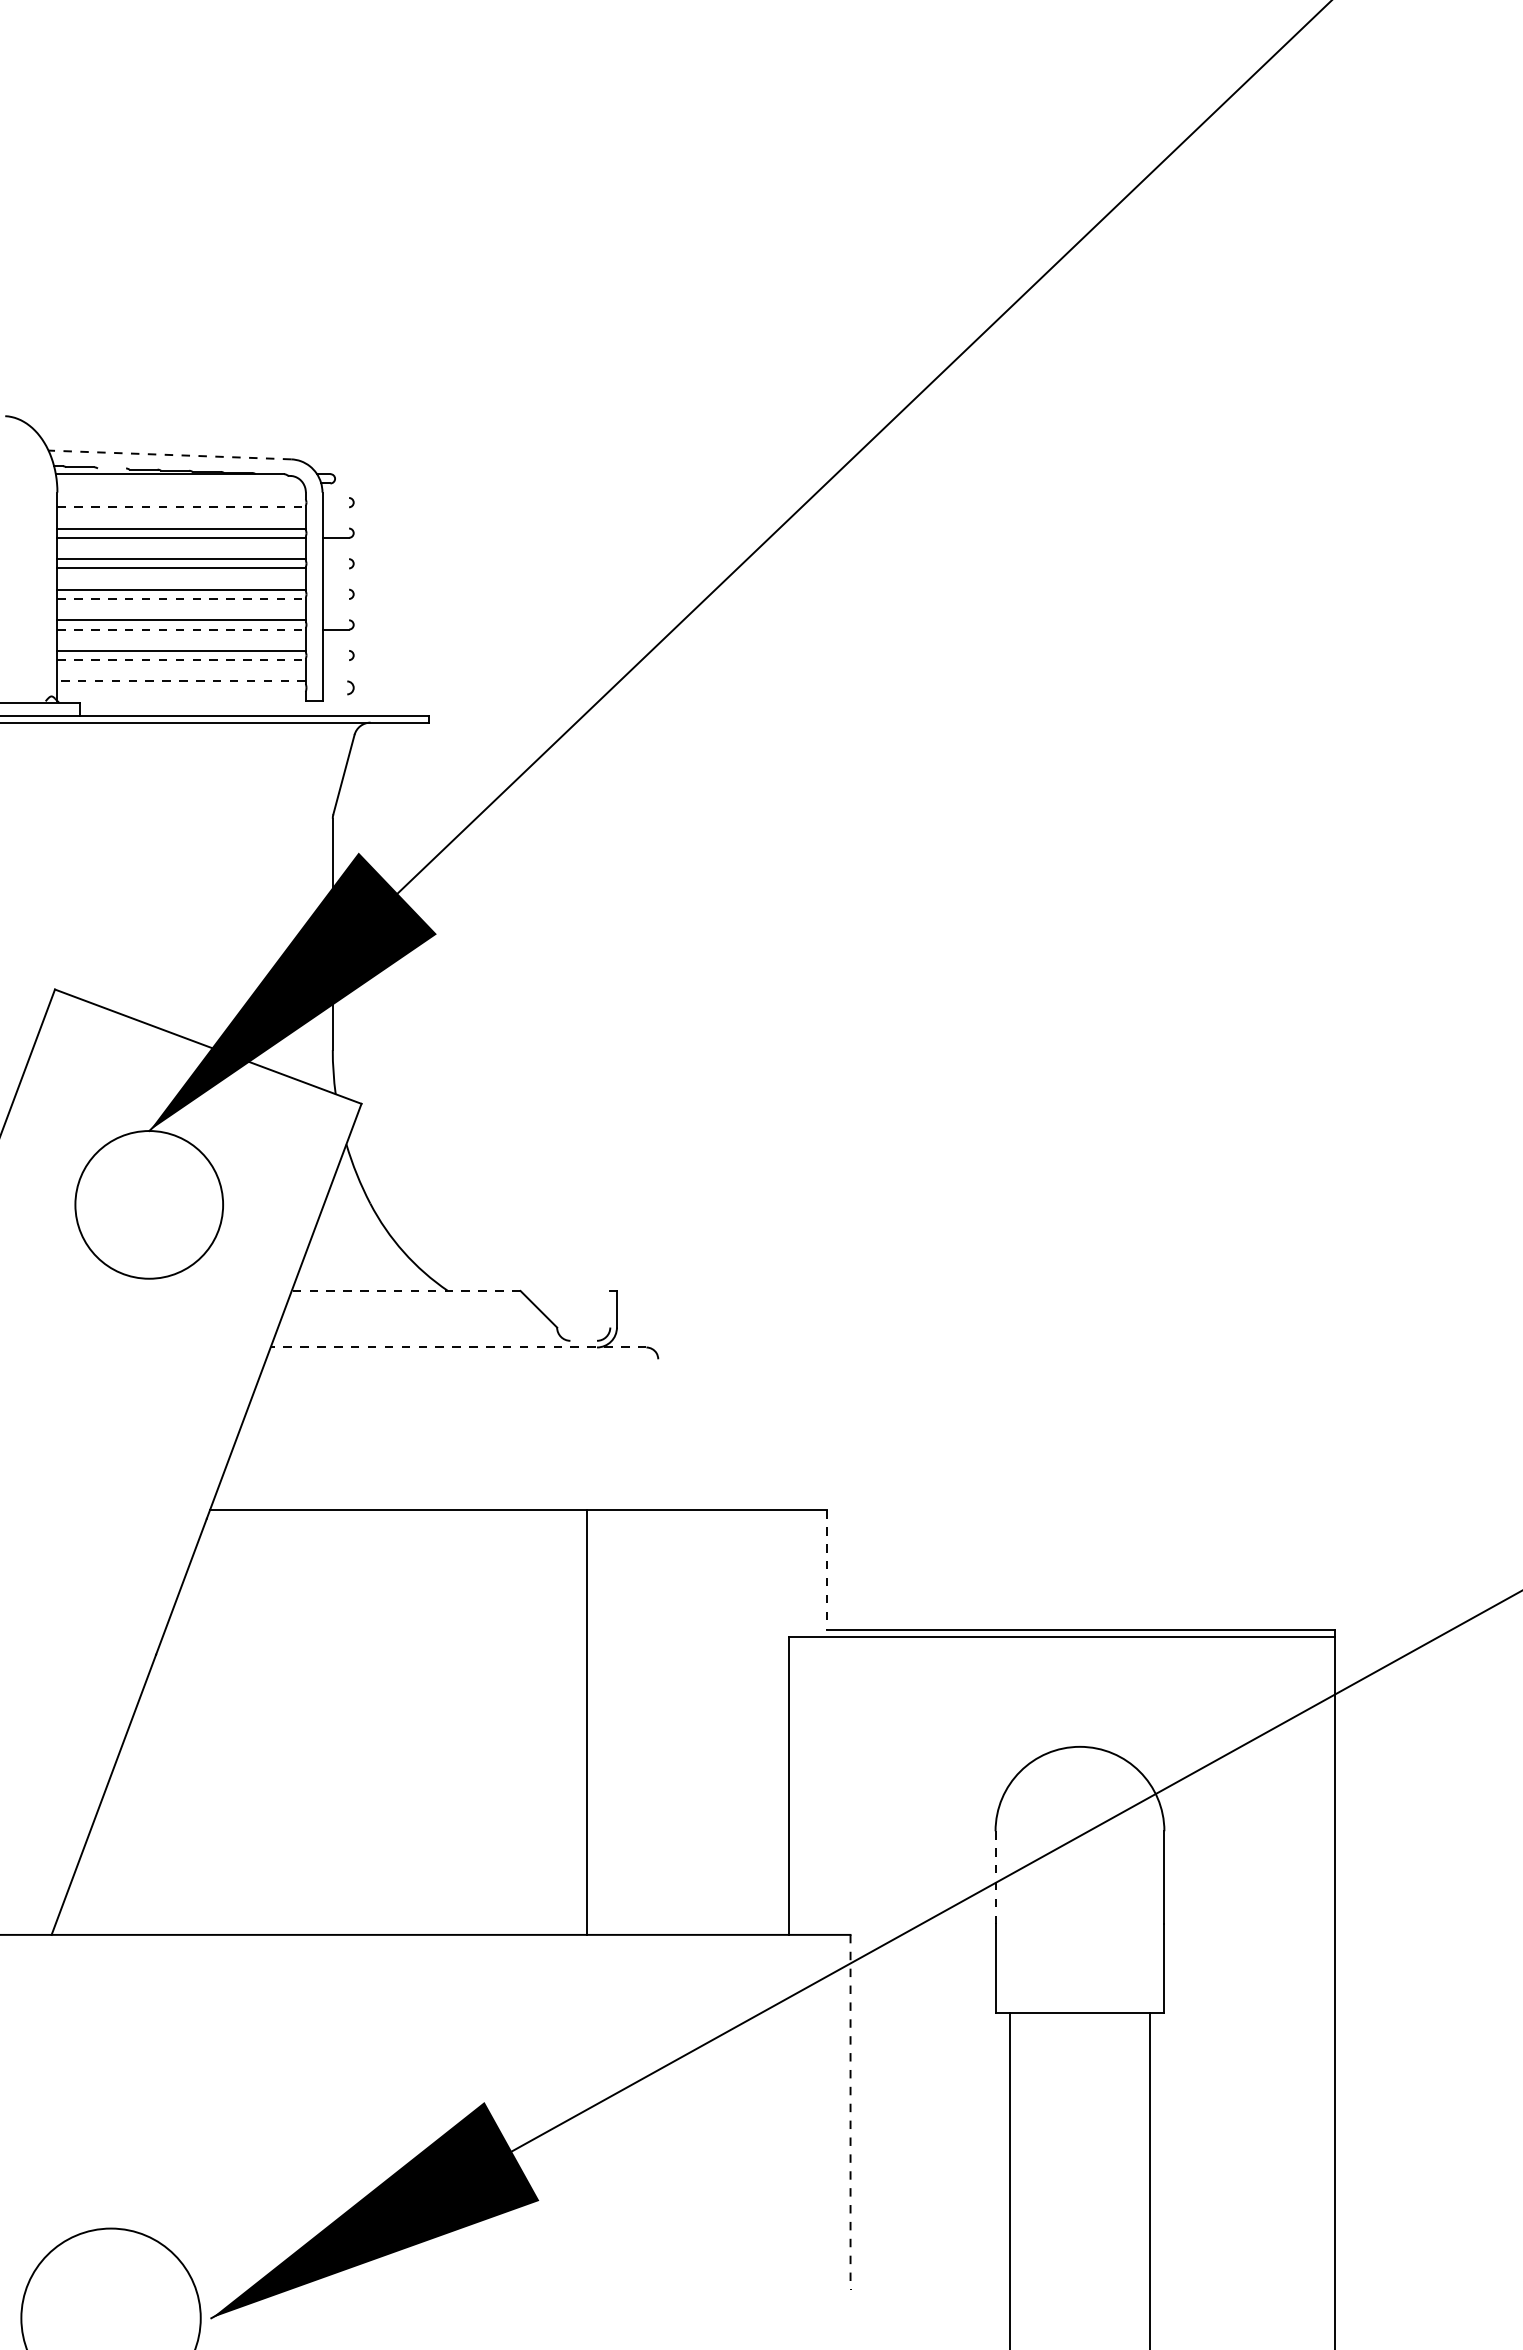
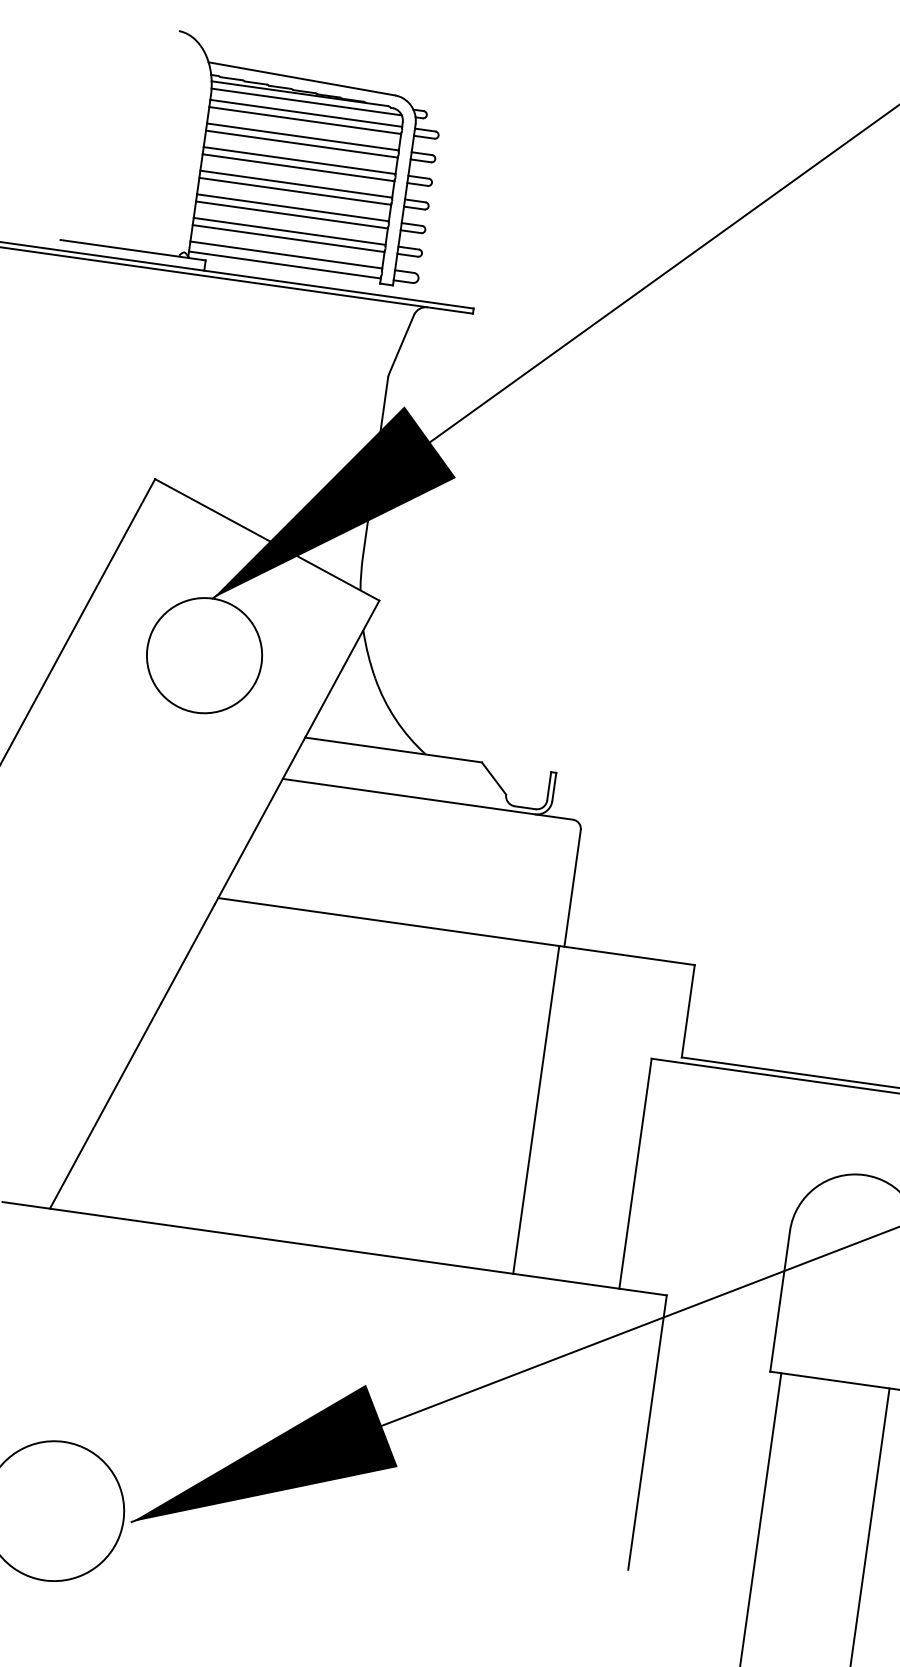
line: (169, 454) -> (301, 78), dashed -> solid
line: (111, 468) -> (255, 82), added
line: (180, 483) -> (306, 102), added
line: (181, 497) -> (306, 112), added
line: (335, 497) -> (425, 129), added
line: (182, 507) -> (305, 120), dashed -> solid
line: (335, 507) -> (424, 137), added
line: (335, 528) -> (421, 153), added
line: (335, 559) -> (418, 177), added
line: (335, 568) -> (417, 184), added
line: (335, 589) -> (415, 200), added
line: (182, 599) -> (295, 191), dashed -> solid
line: (335, 599) -> (414, 208), added
line: (335, 620) -> (411, 224), added
line: (182, 629) -> (292, 214), dashed -> solid
line: (335, 650) -> (408, 247), added
line: (182, 660) -> (289, 238), dashed -> solid
line: (335, 660) -> (407, 255), added
line: (181, 681) -> (286, 255), dashed -> solid
line: (334, 681) -> (404, 271), added
line: (181, 694) -> (284, 265), added
line: (334, 694) -> (402, 281), added
line: (405, 1290) -> (393, 749), dashed -> solid
line: (610, 1308) -> (549, 785), added
line: (583, 1340) -> (525, 807), added
line: (458, 1347) -> (427, 799), dashed -> solid
line: (658, 1434) -> (572, 888), added
line: (827, 1570) -> (688, 1011), dashed -> solid
line: (586, 1722) -> (536, 1109), moved
line: (995, 1878) -> (784, 1267), dashed -> solid
line: (850, 2112) -> (647, 1432), dashed -> solid

